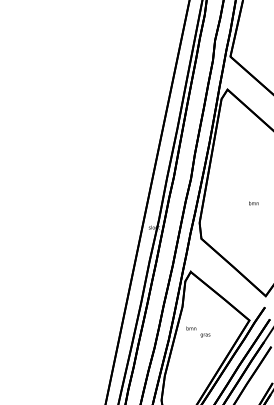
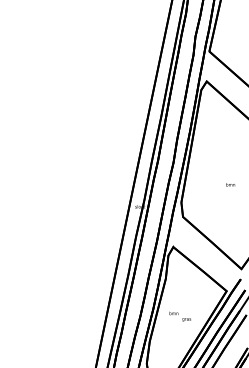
text: (197, 331) -> (179, 316), moved

